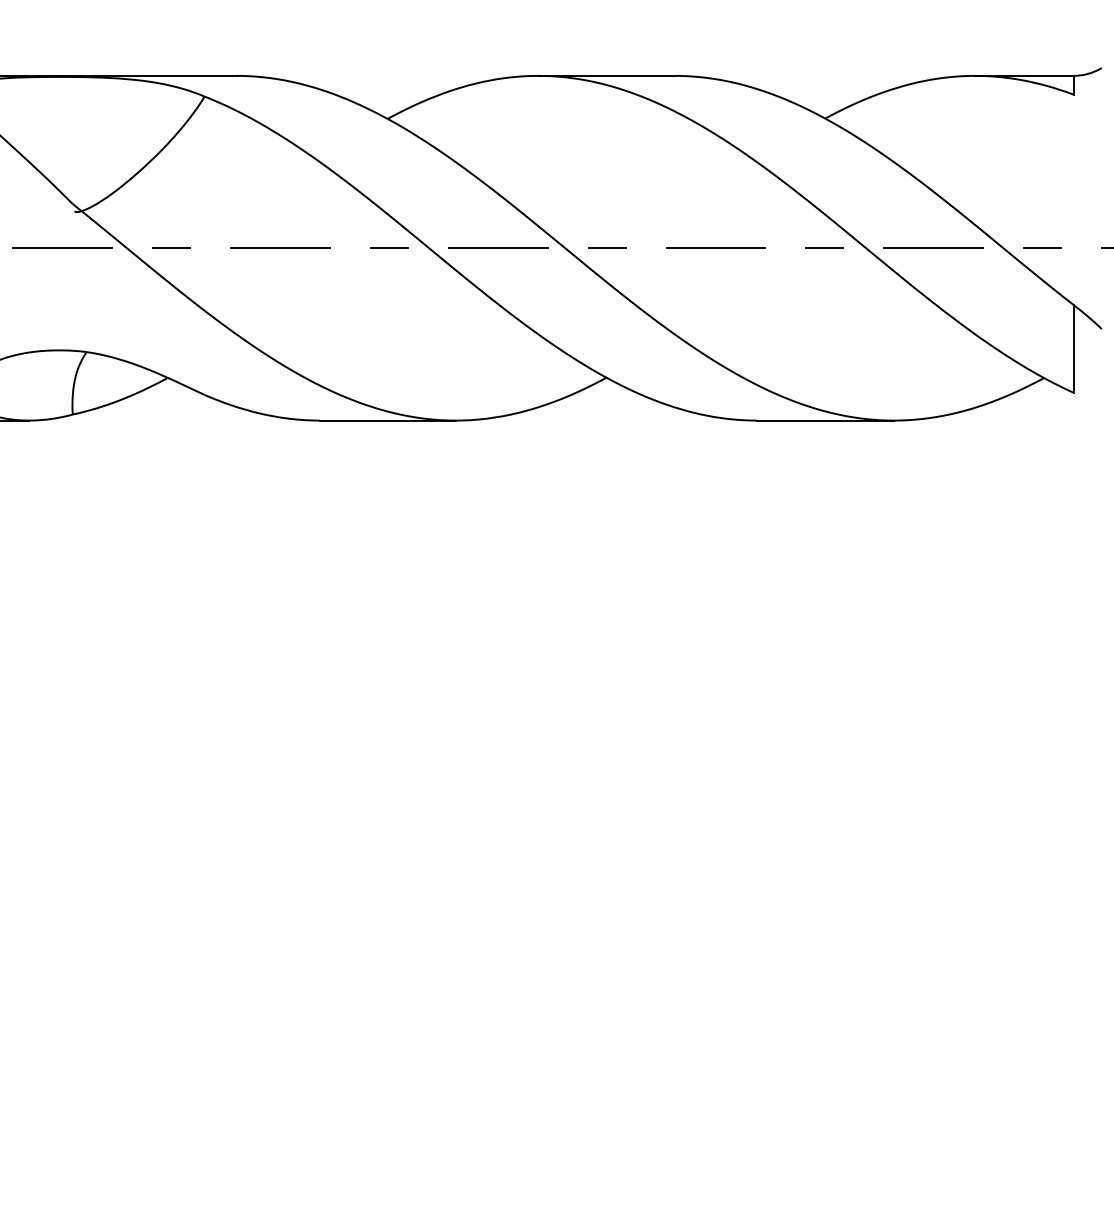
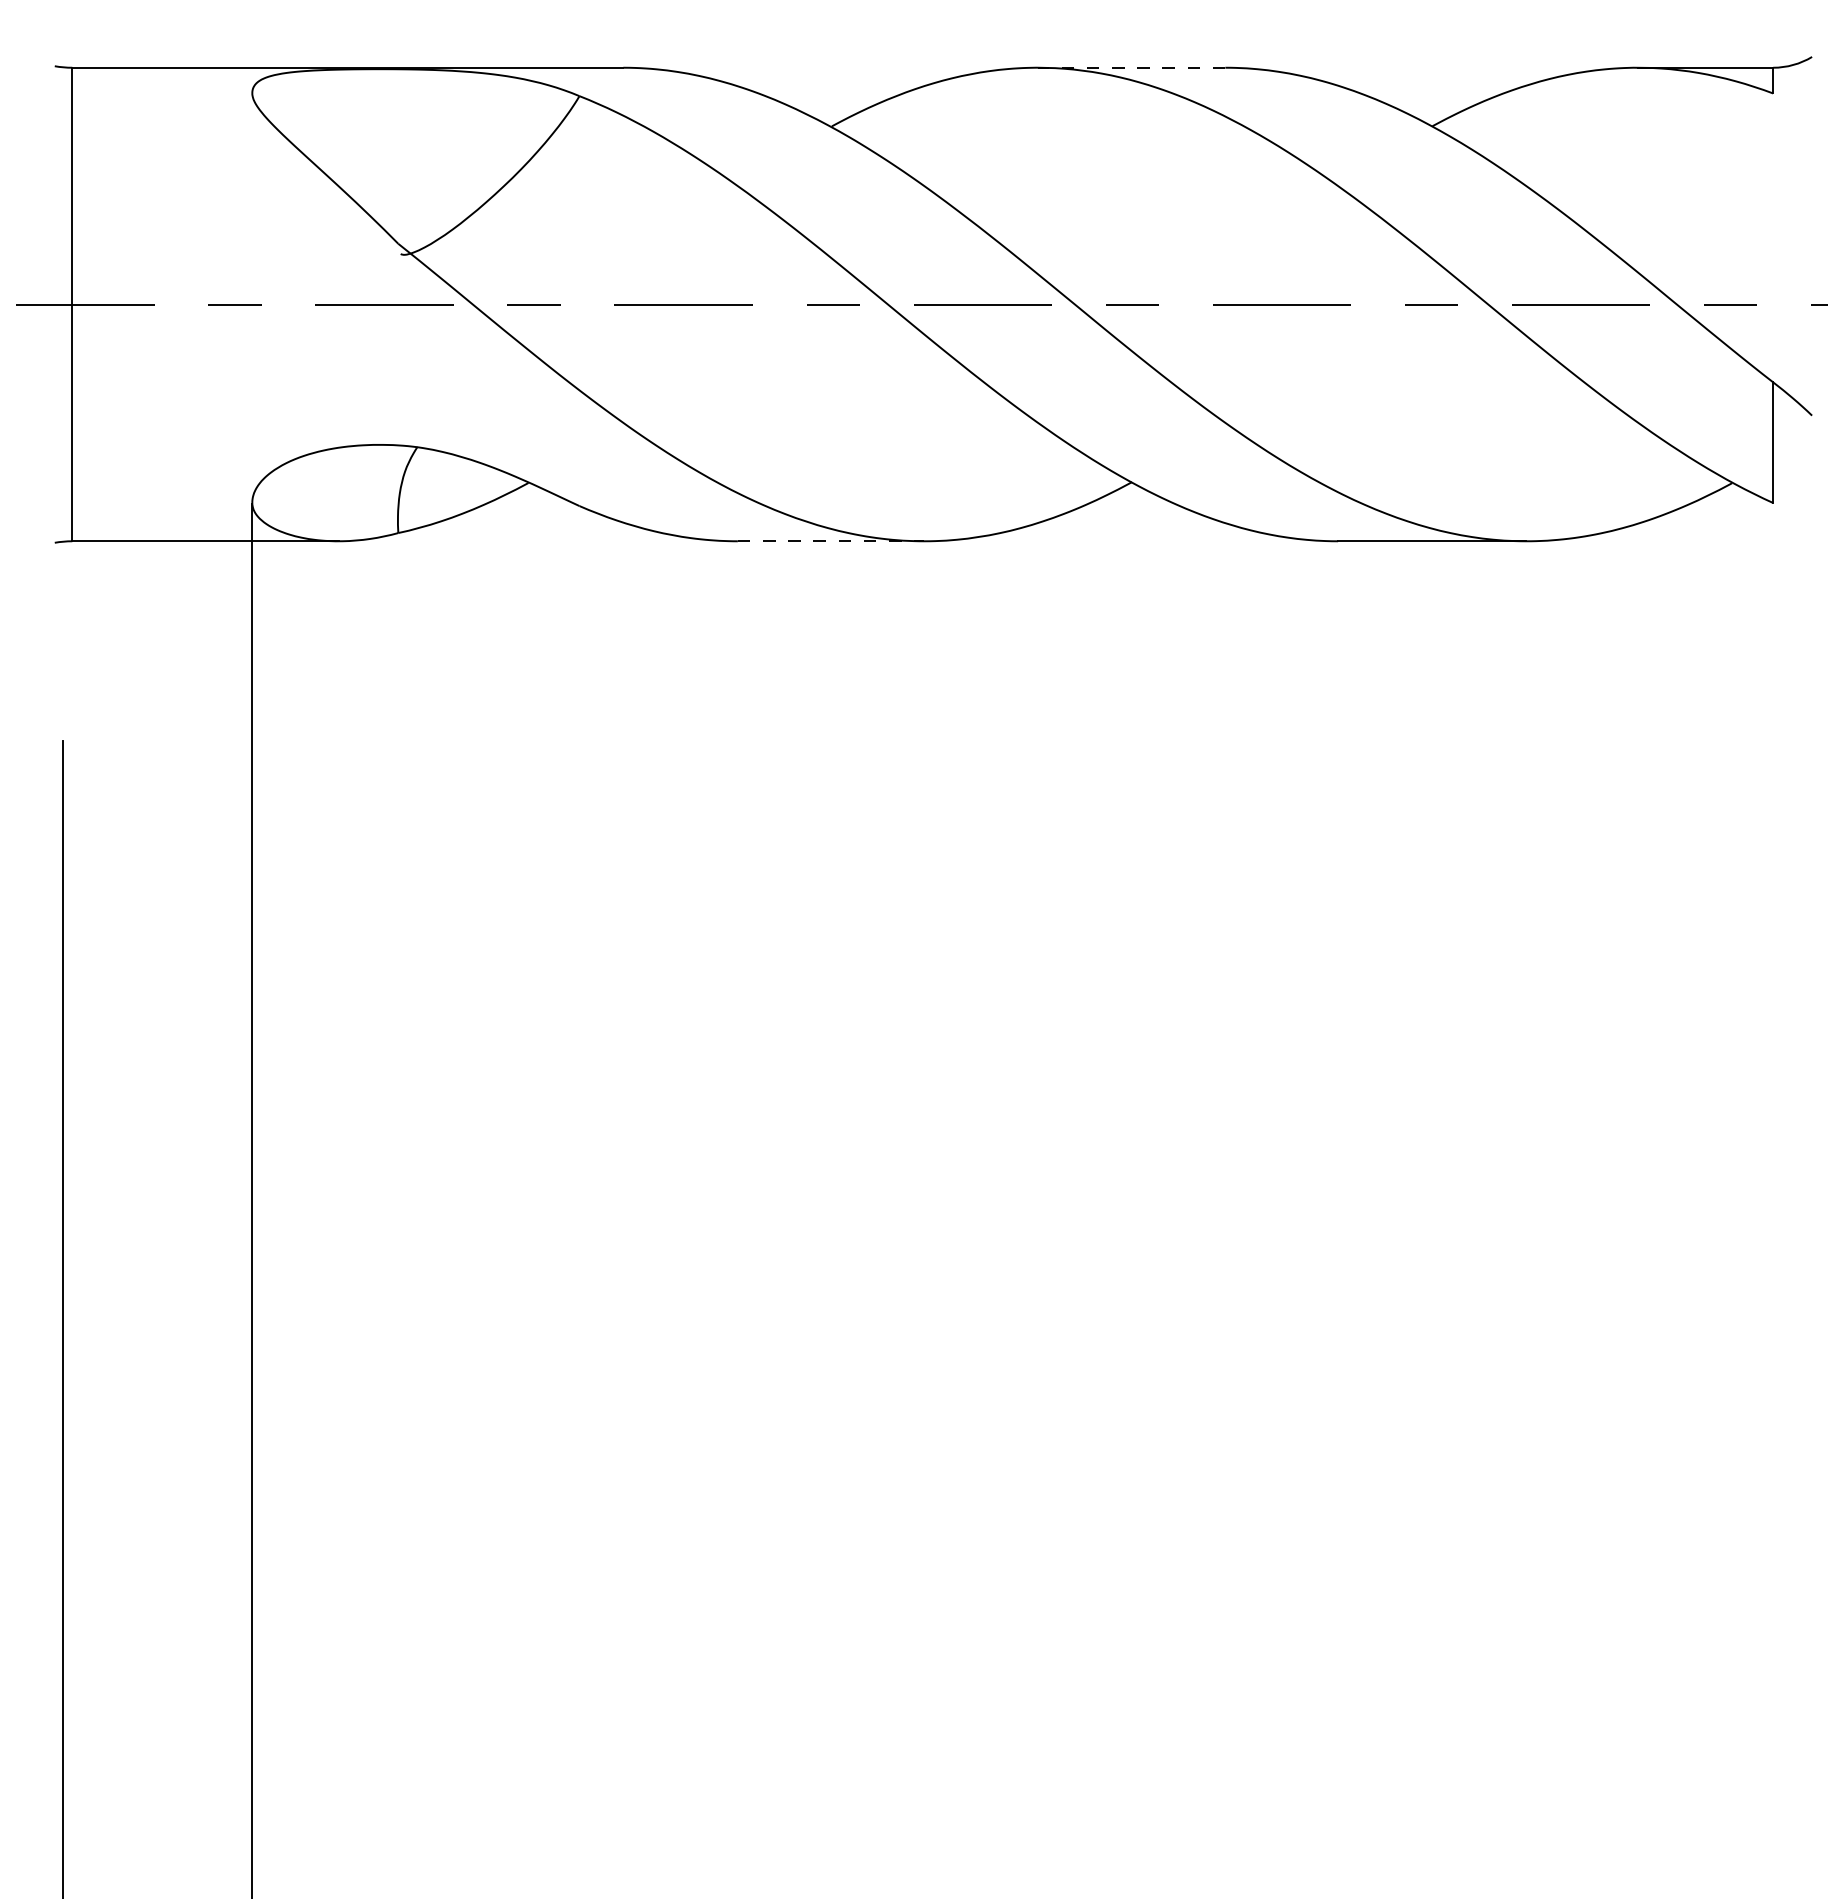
line: (606, 75) -> (1131, 67), solid -> dashed
line: (388, 420) -> (831, 541), solid -> dashed

